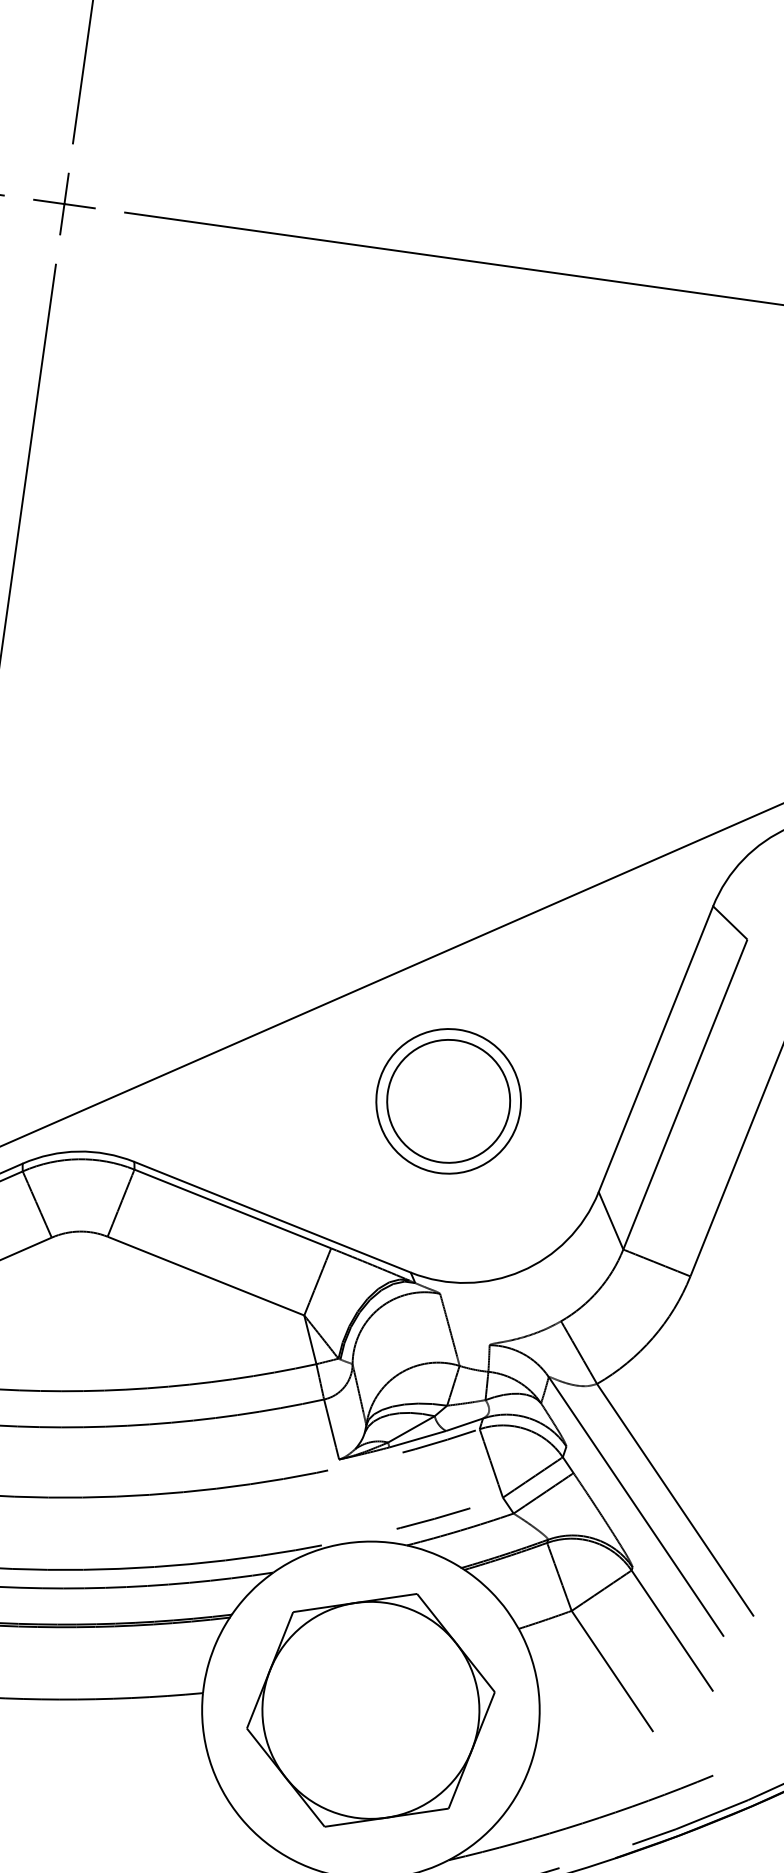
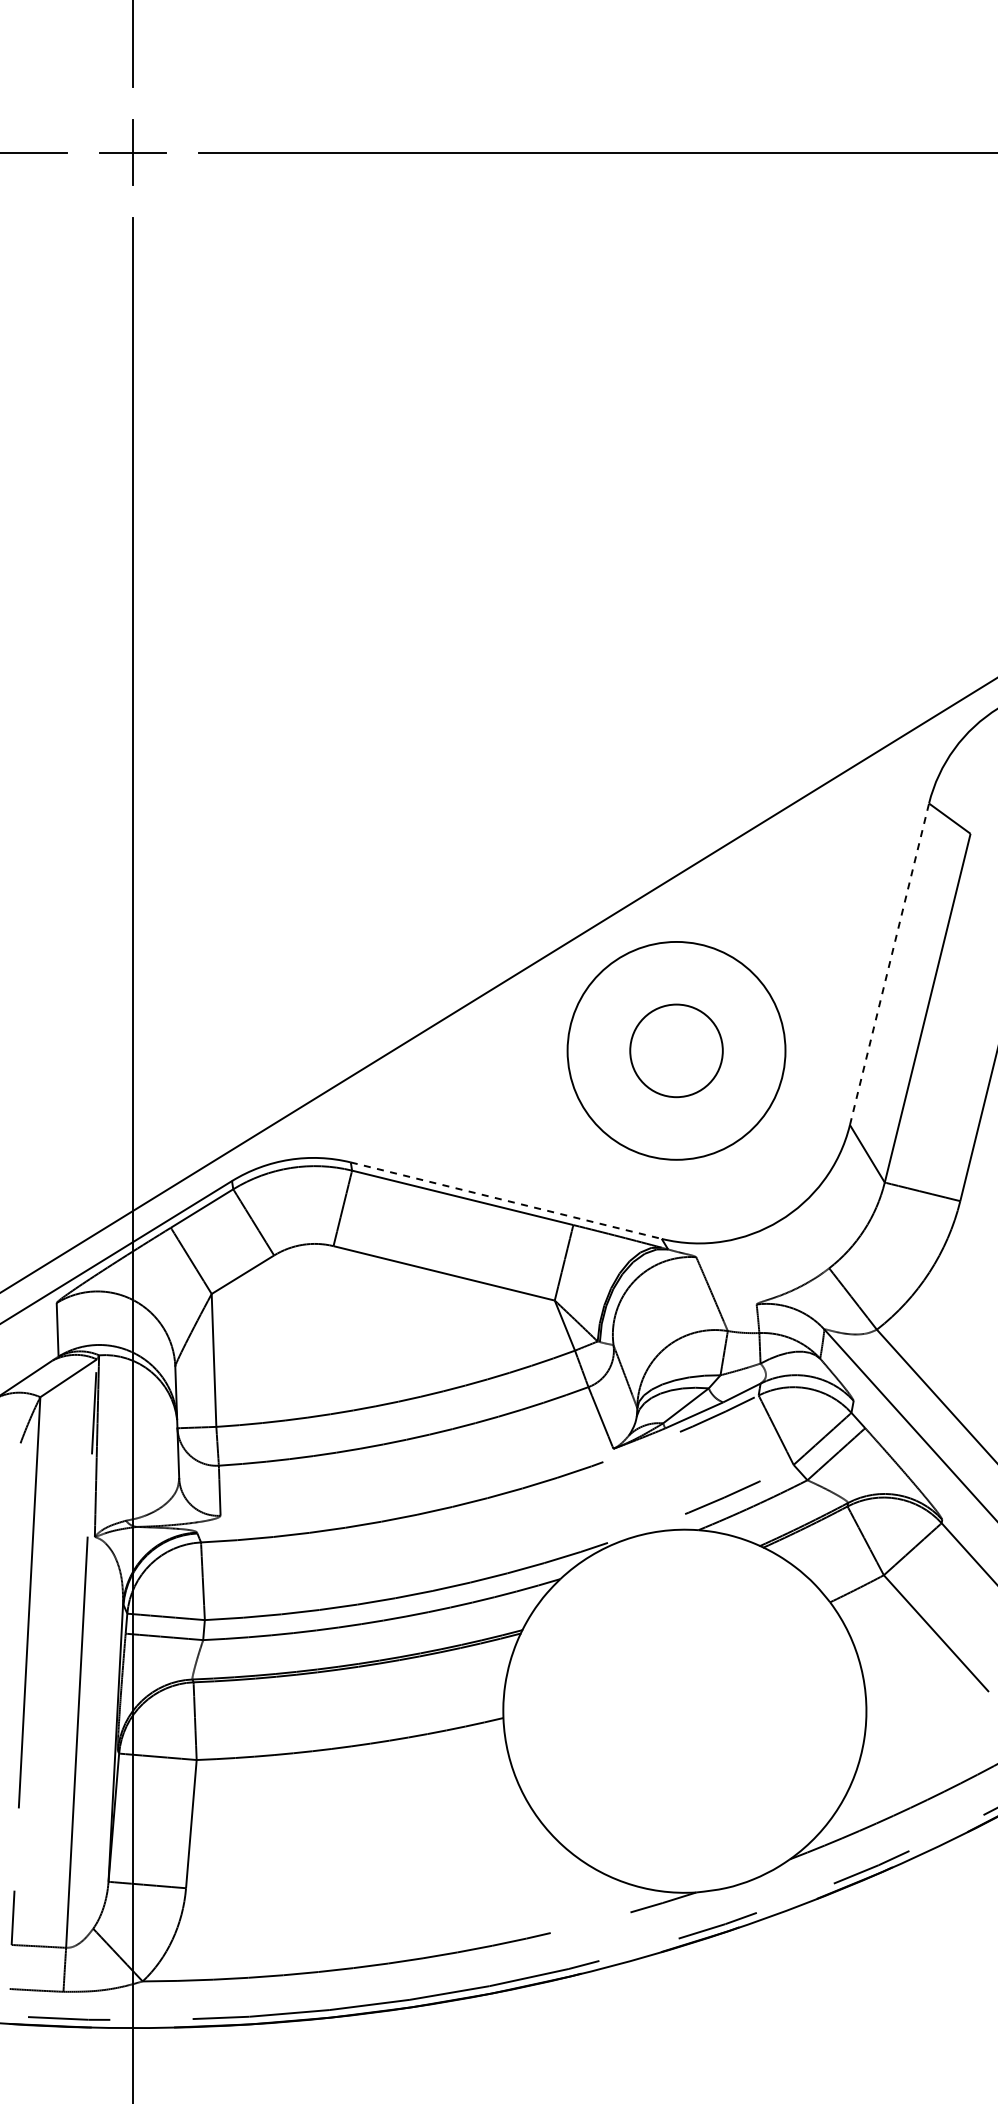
line: (655, 1049) -> (889, 964), solid -> dashed
circle: (448, 1101) -> (676, 1050), size x0.7
circle: (448, 1101) -> (676, 1050), size x1.4
line: (272, 1217) -> (506, 1200), solid -> dashed
part: (370, 1709) -> (684, 1710), removed

